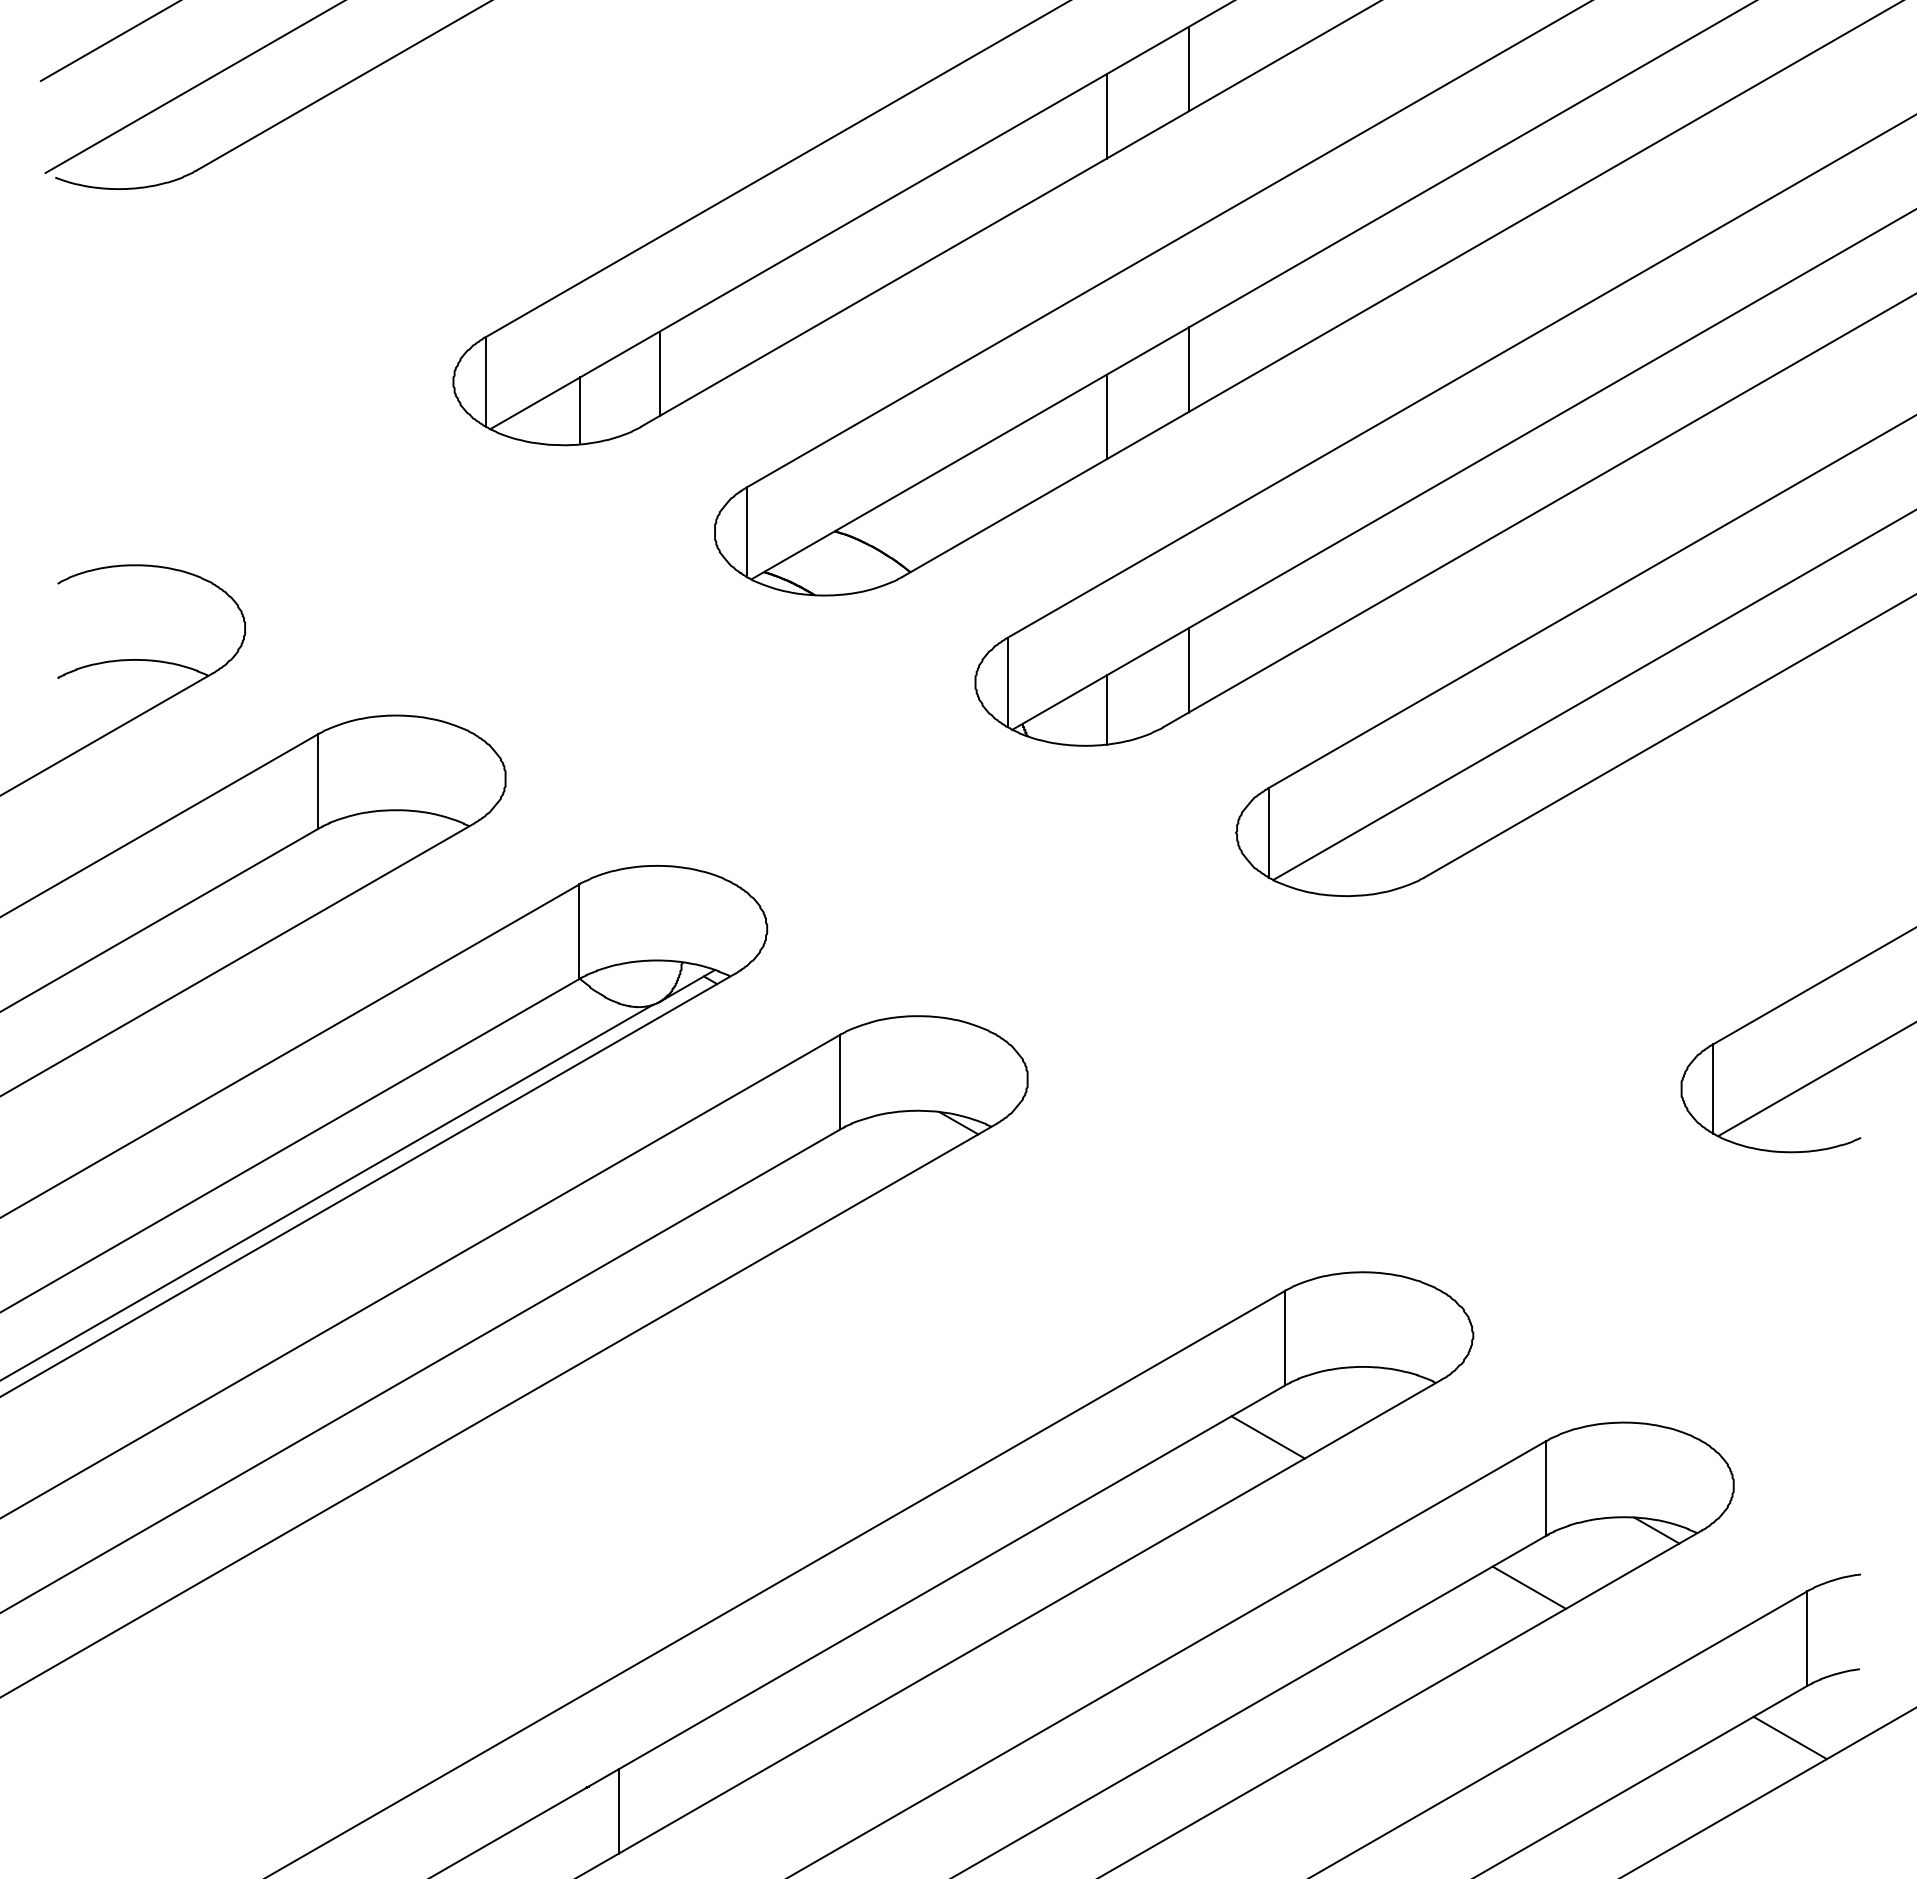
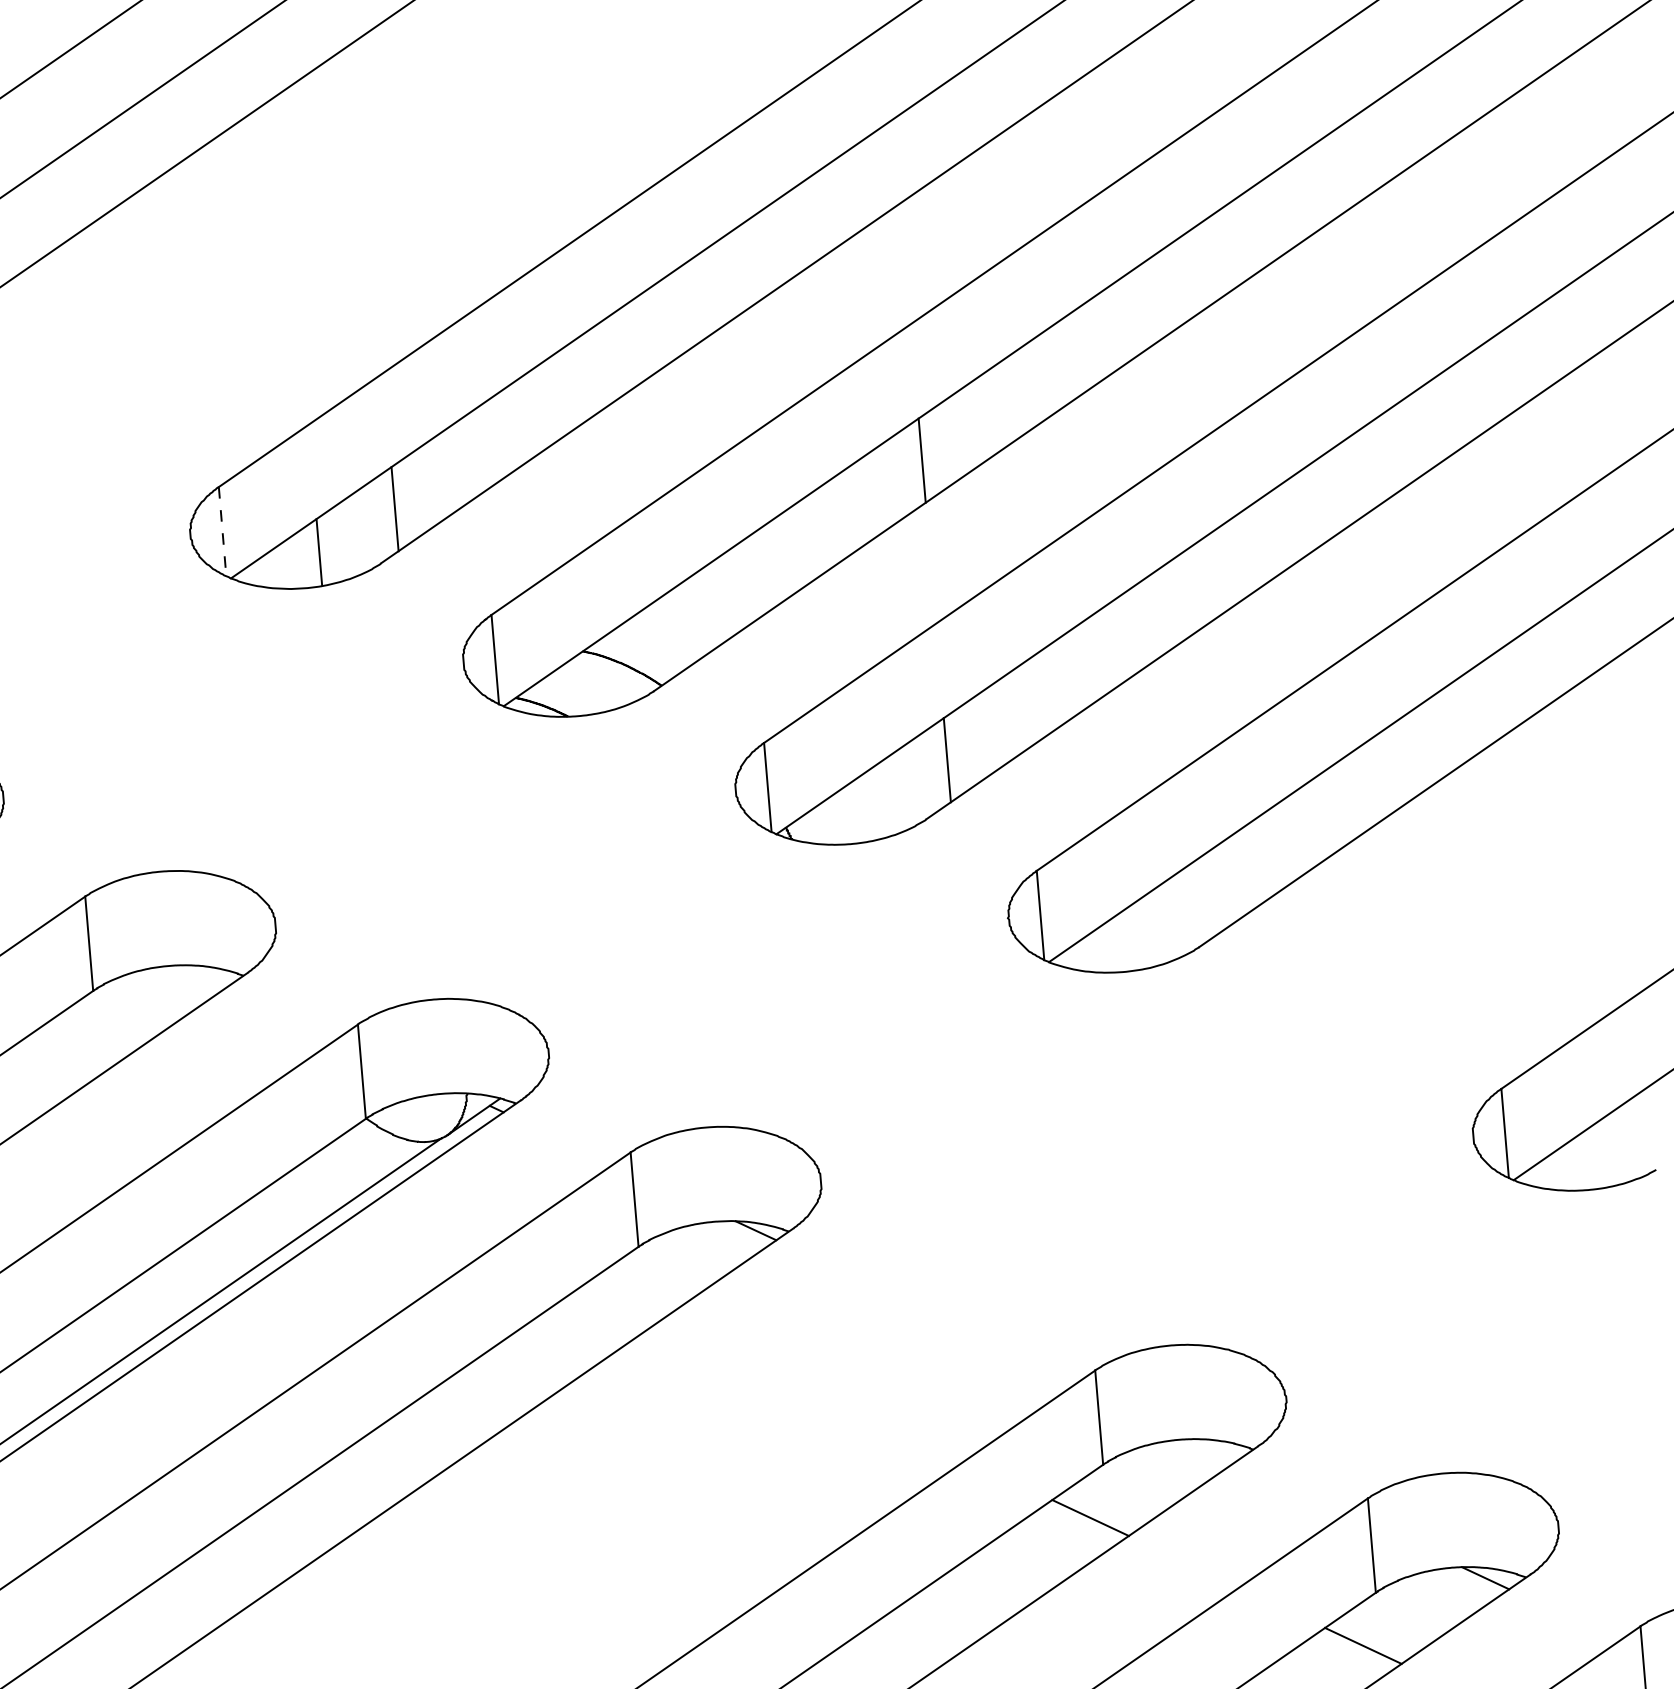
line: (1188, 68) -> (896, 160), removed
line: (1107, 116) -> (819, 215), removed
line: (485, 381) -> (222, 531), solid -> dashed
line: (1107, 416) -> (845, 514), removed
line: (1107, 709) -> (869, 806), removed

